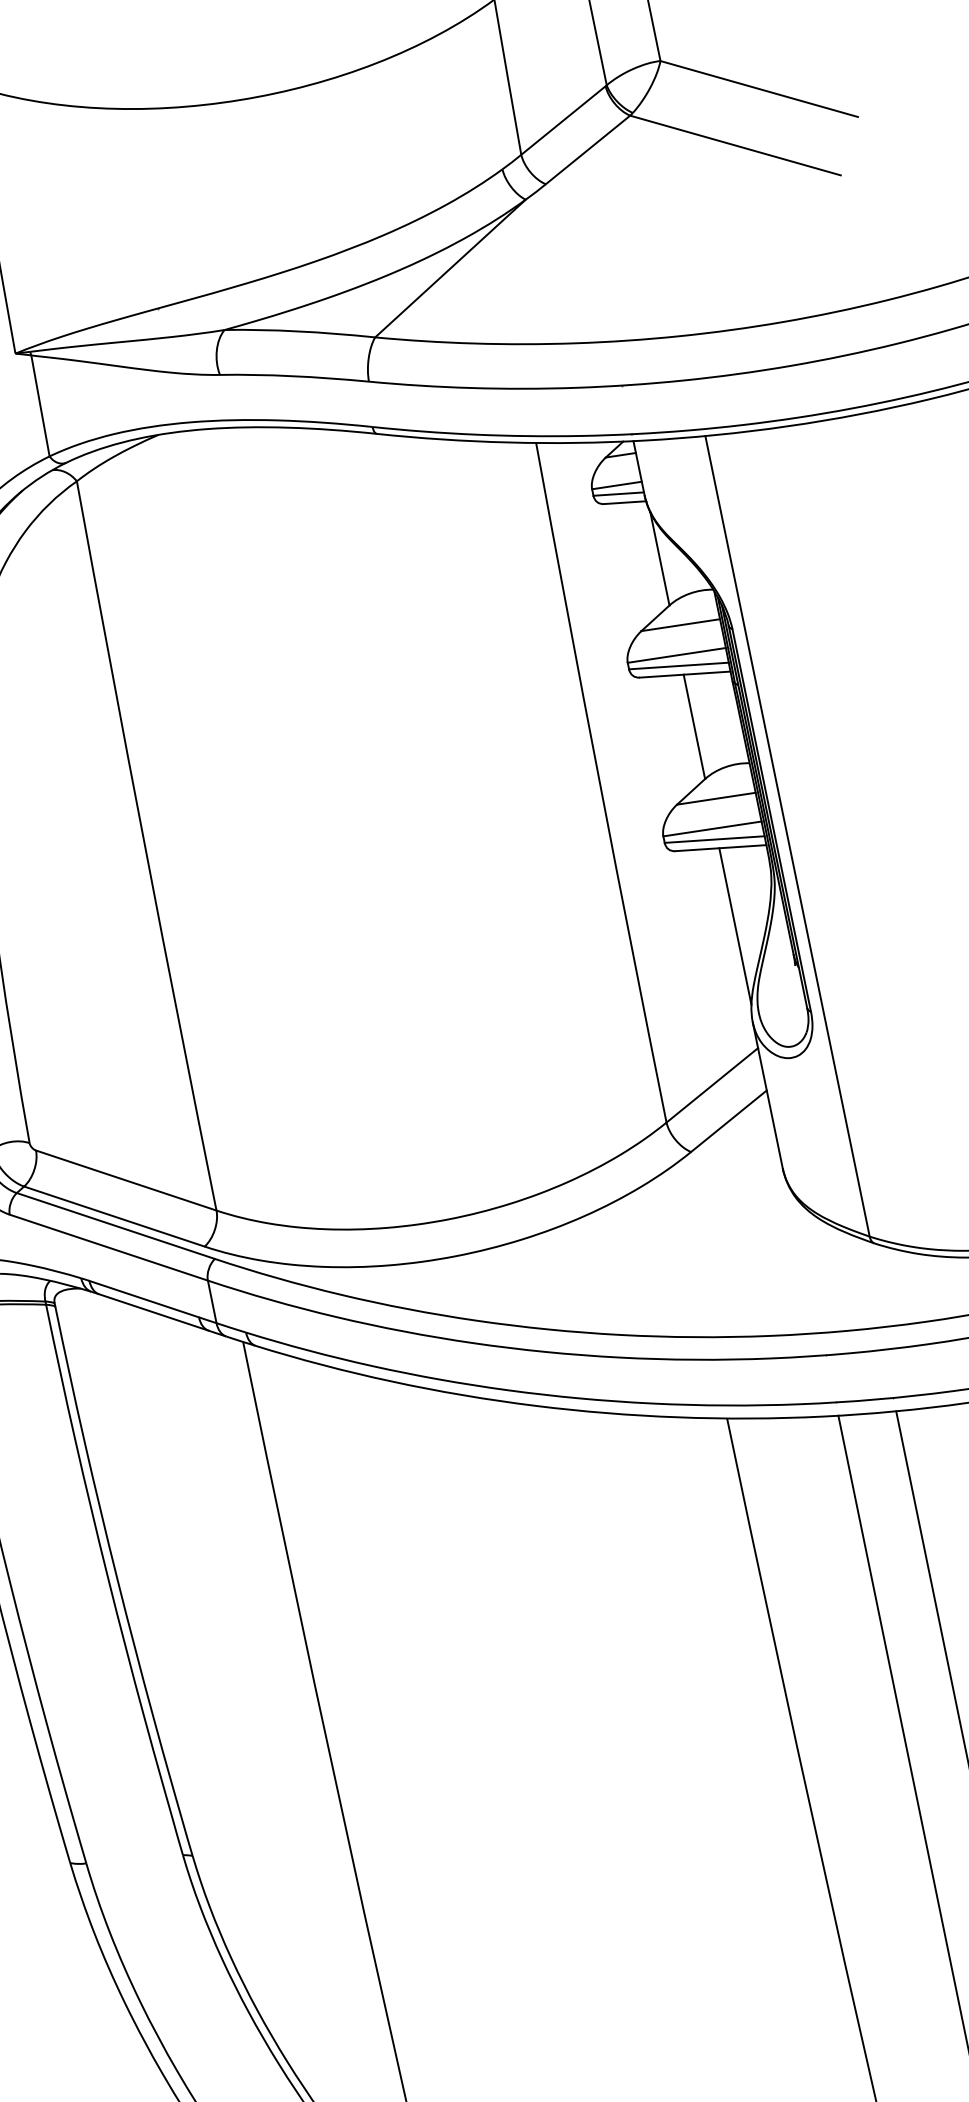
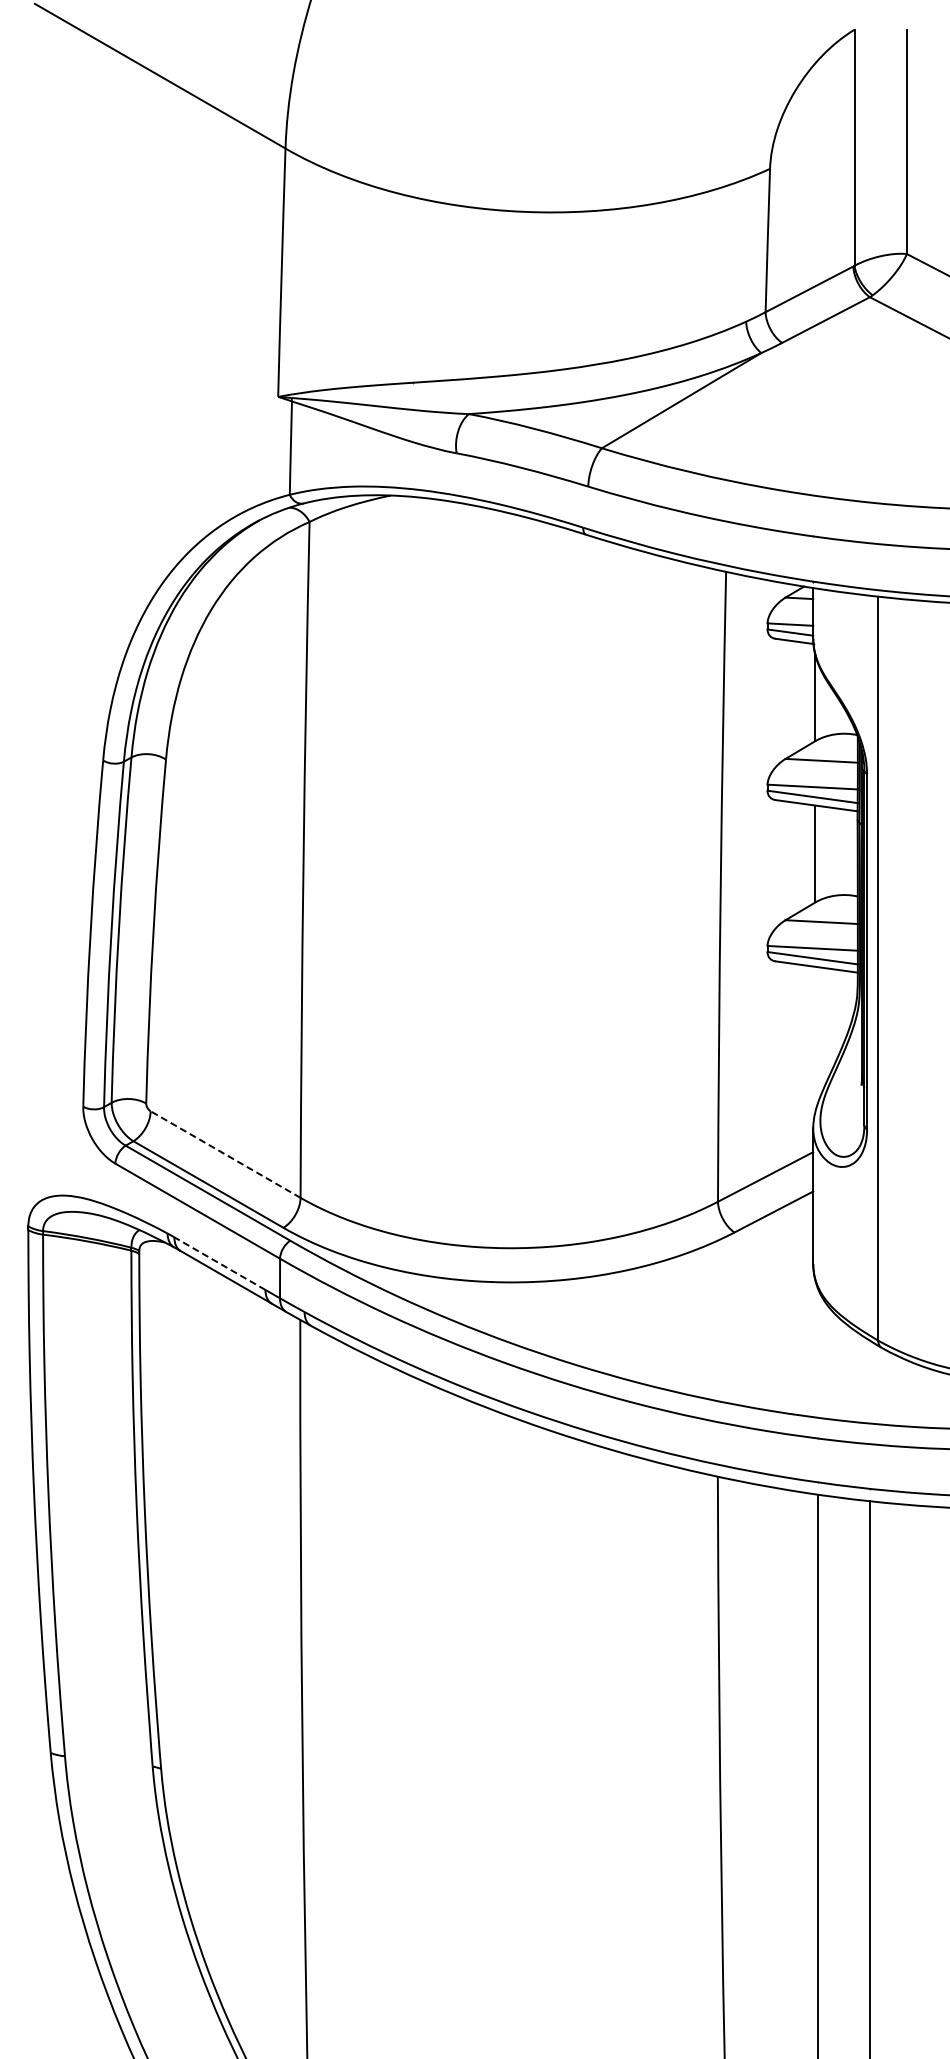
line: (735, 926) -> (815, 1039), removed
line: (126, 1180) -> (225, 1154), solid -> dashed
line: (143, 1299) -> (219, 1263), solid -> dashed

